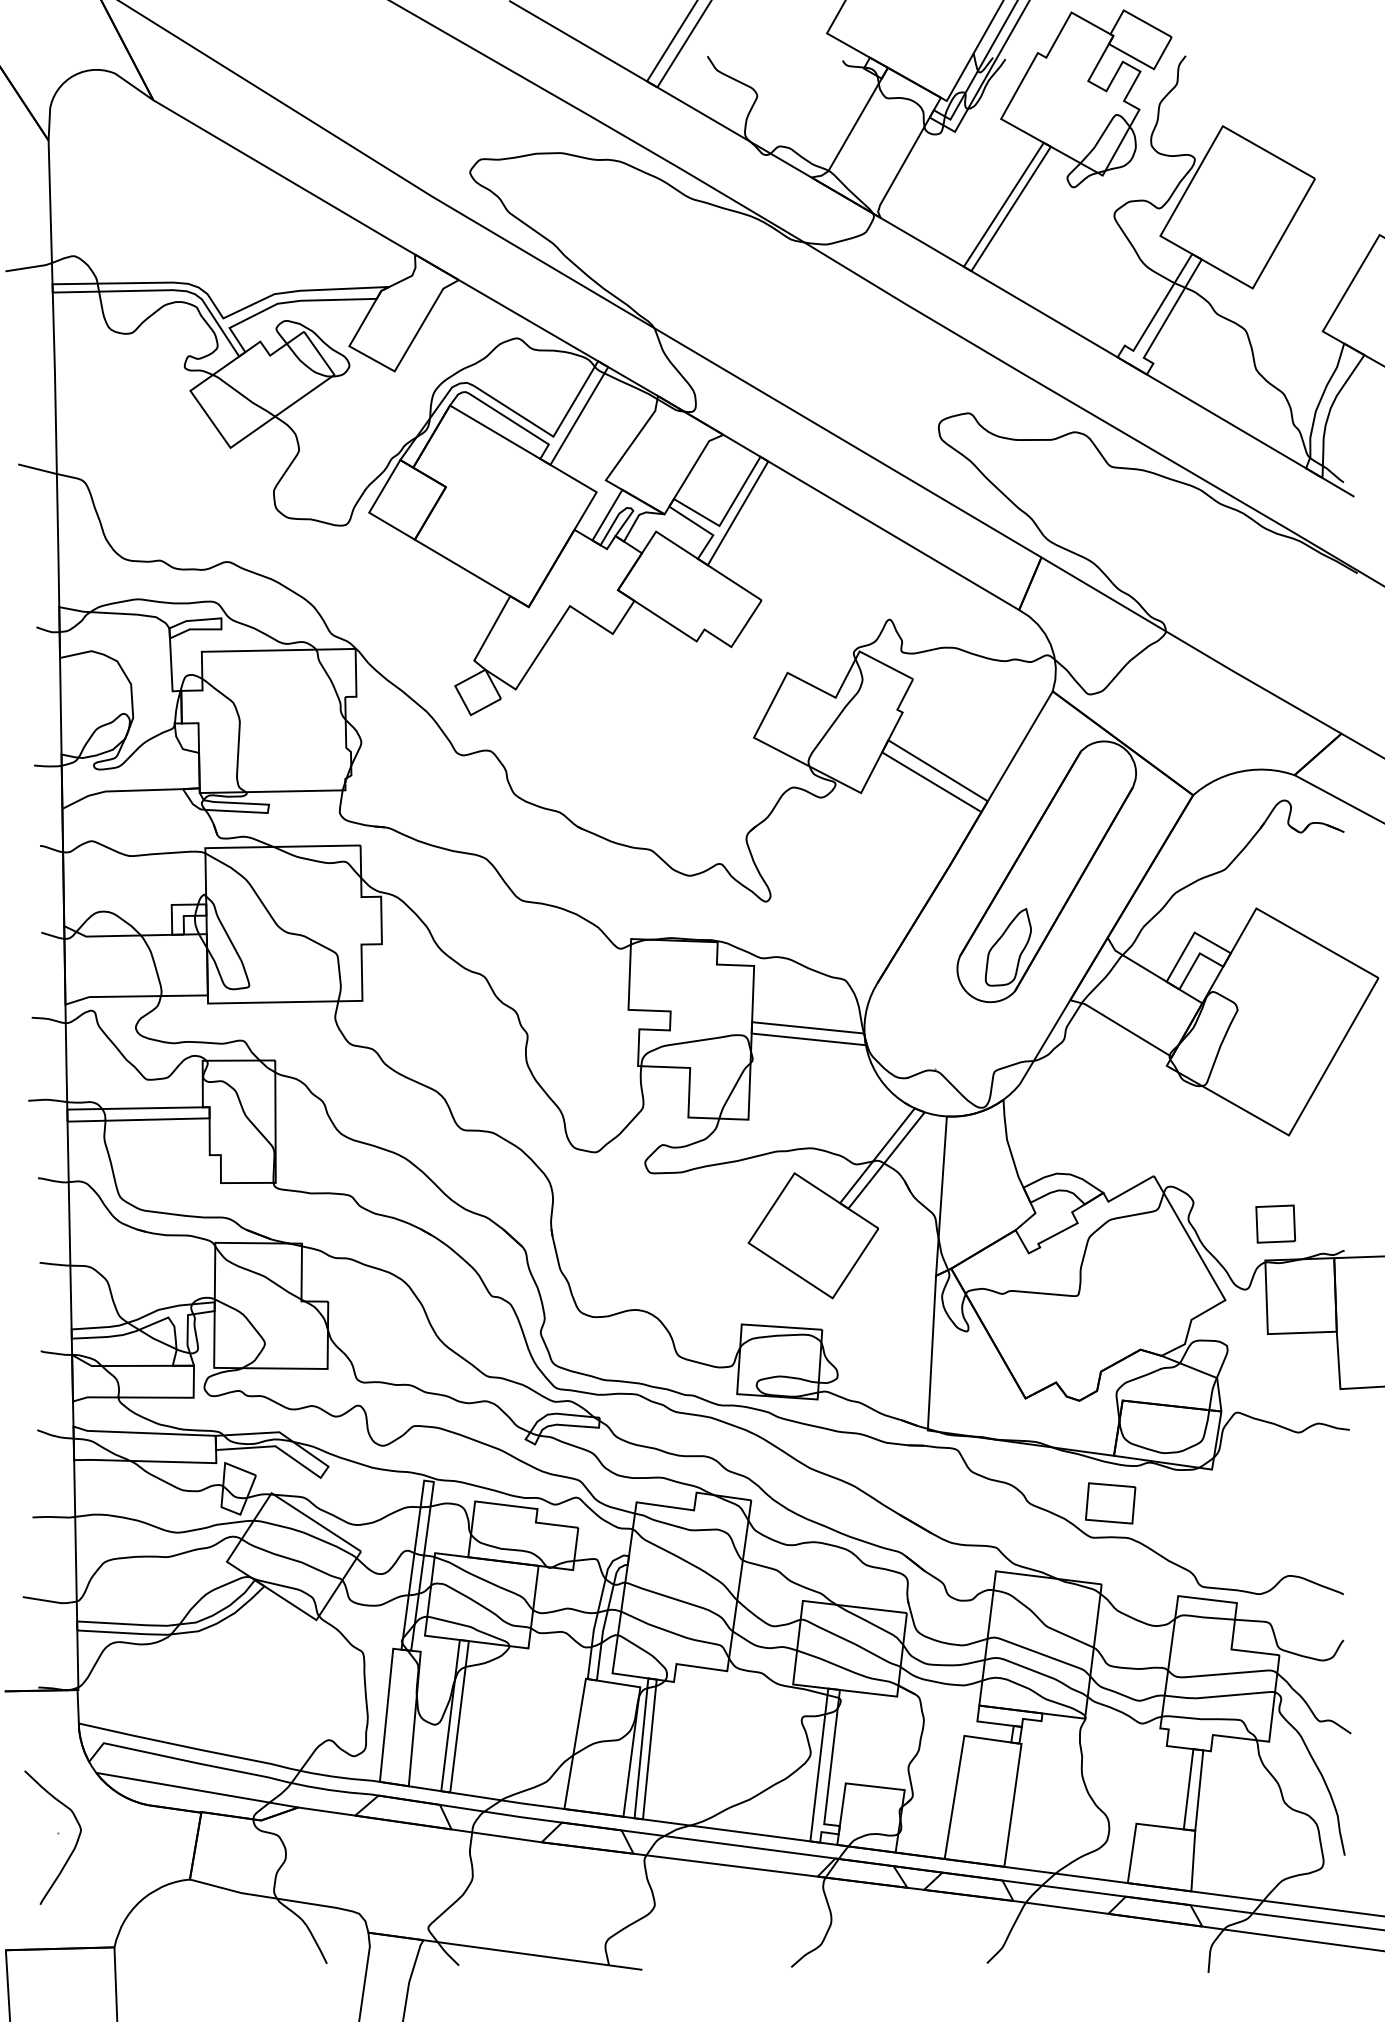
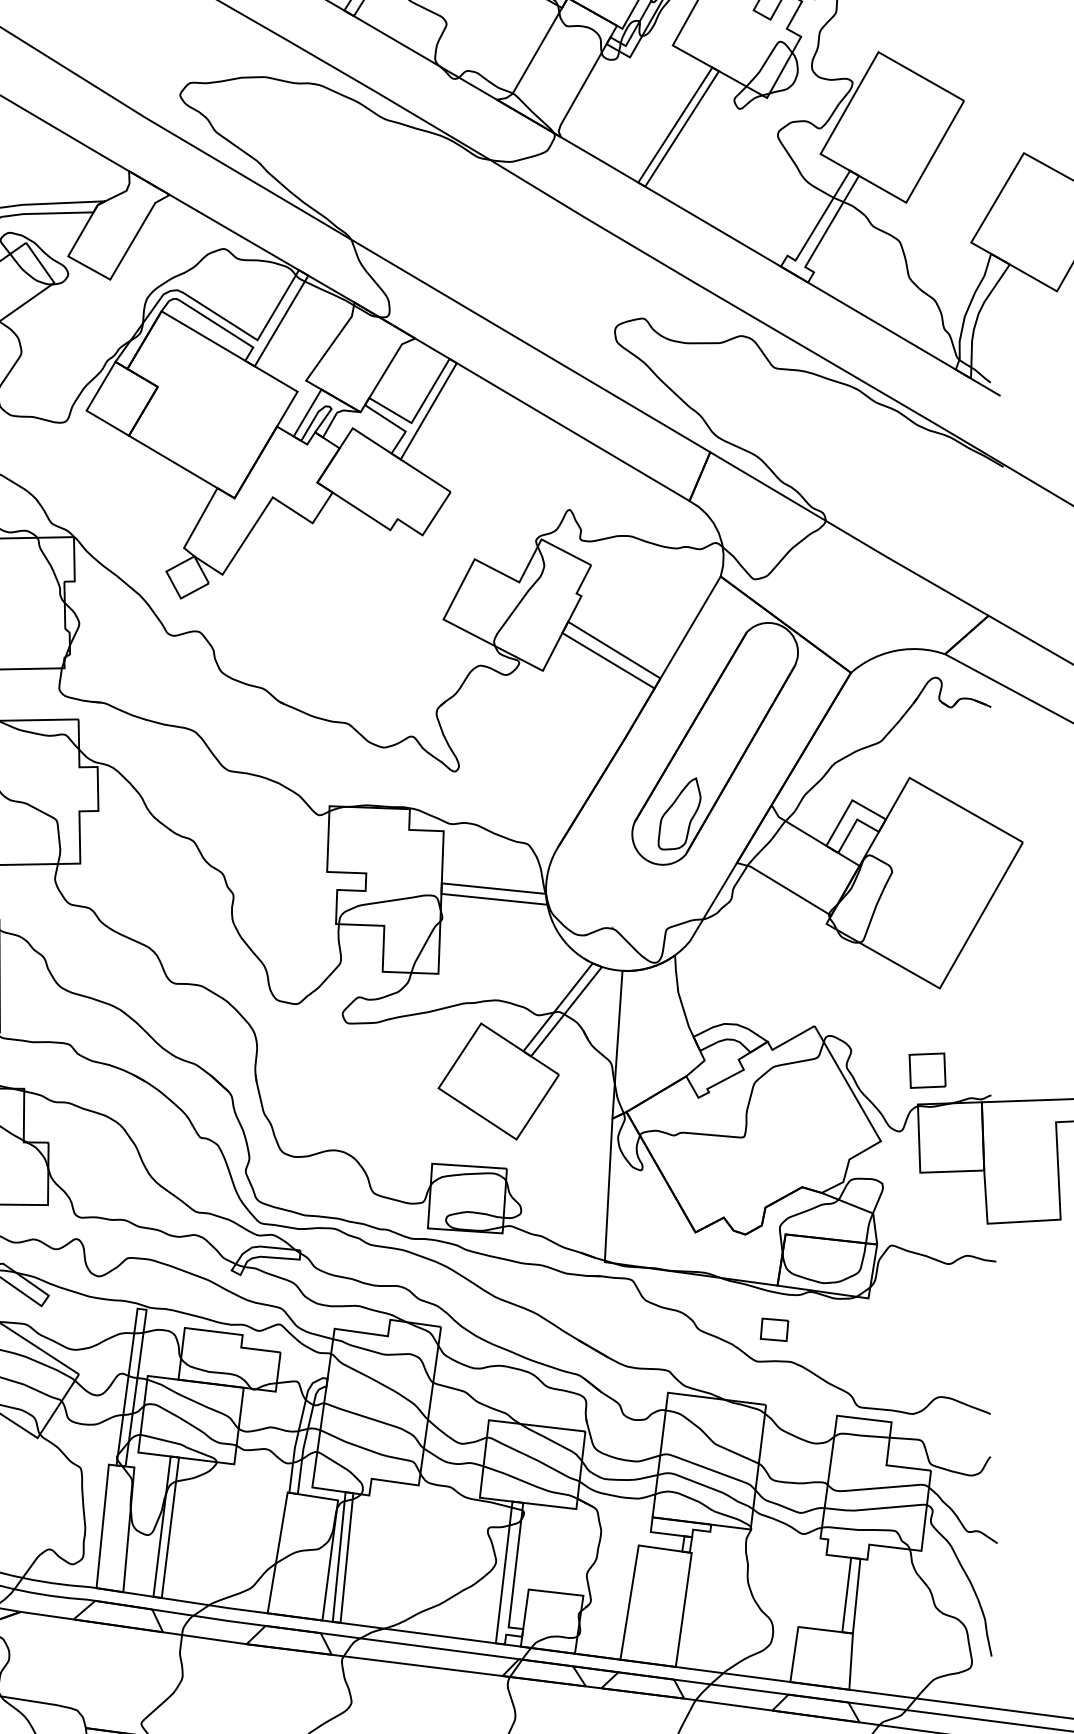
part: (1110, 1503) -> (774, 1329), size x0.6

